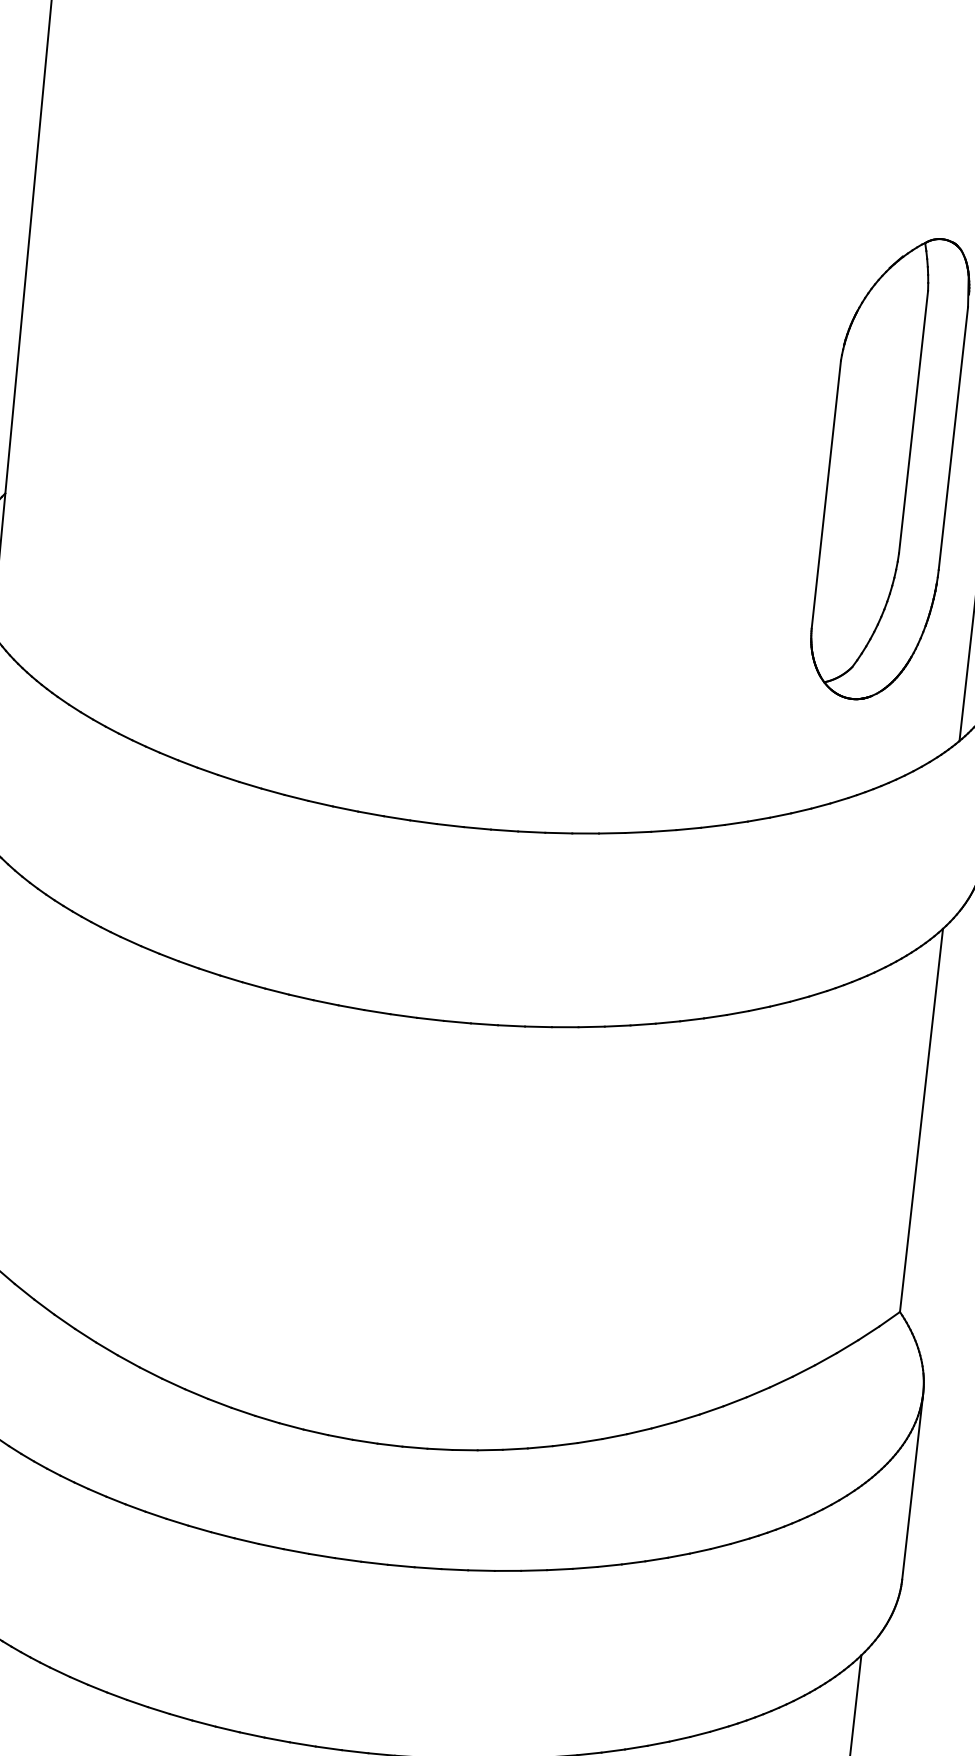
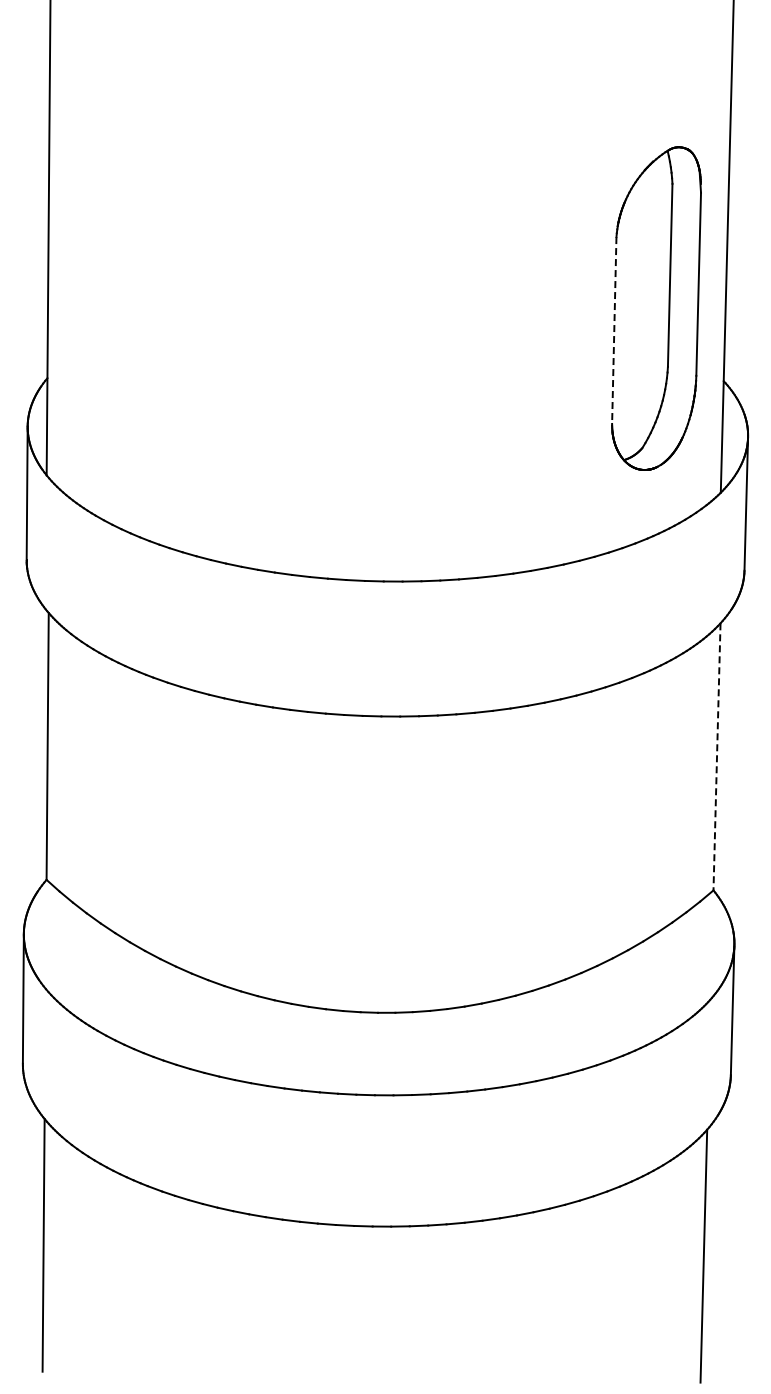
line: (826, 496) -> (614, 331), solid -> dashed
line: (922, 1119) -> (717, 756), solid -> dashed

